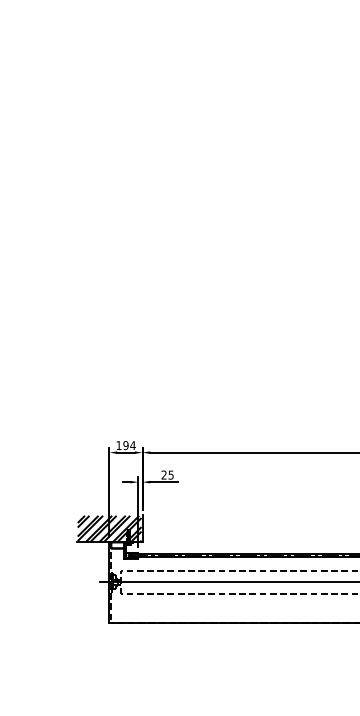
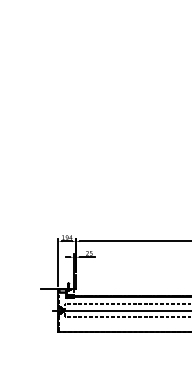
hatch: (109, 529) -> (58, 282), removed

